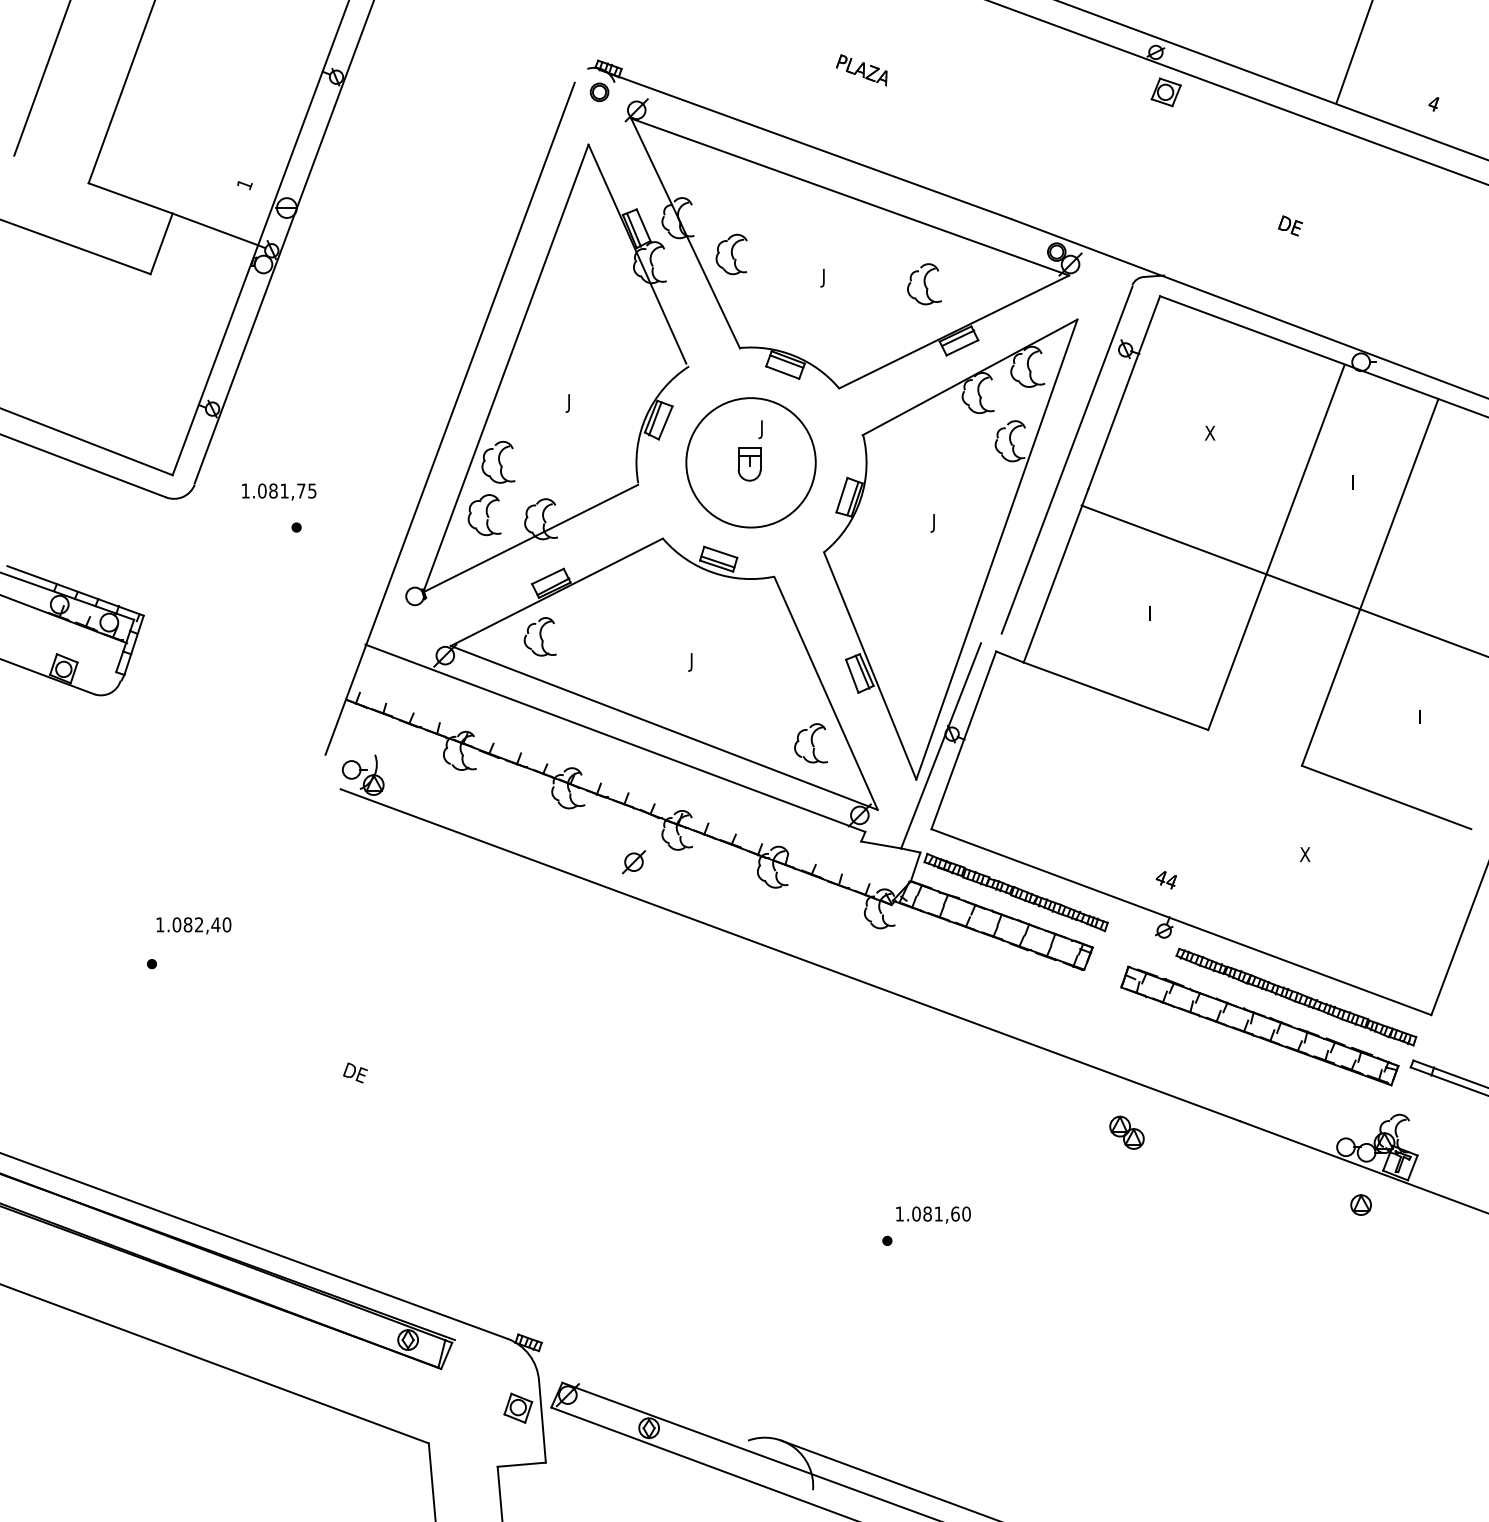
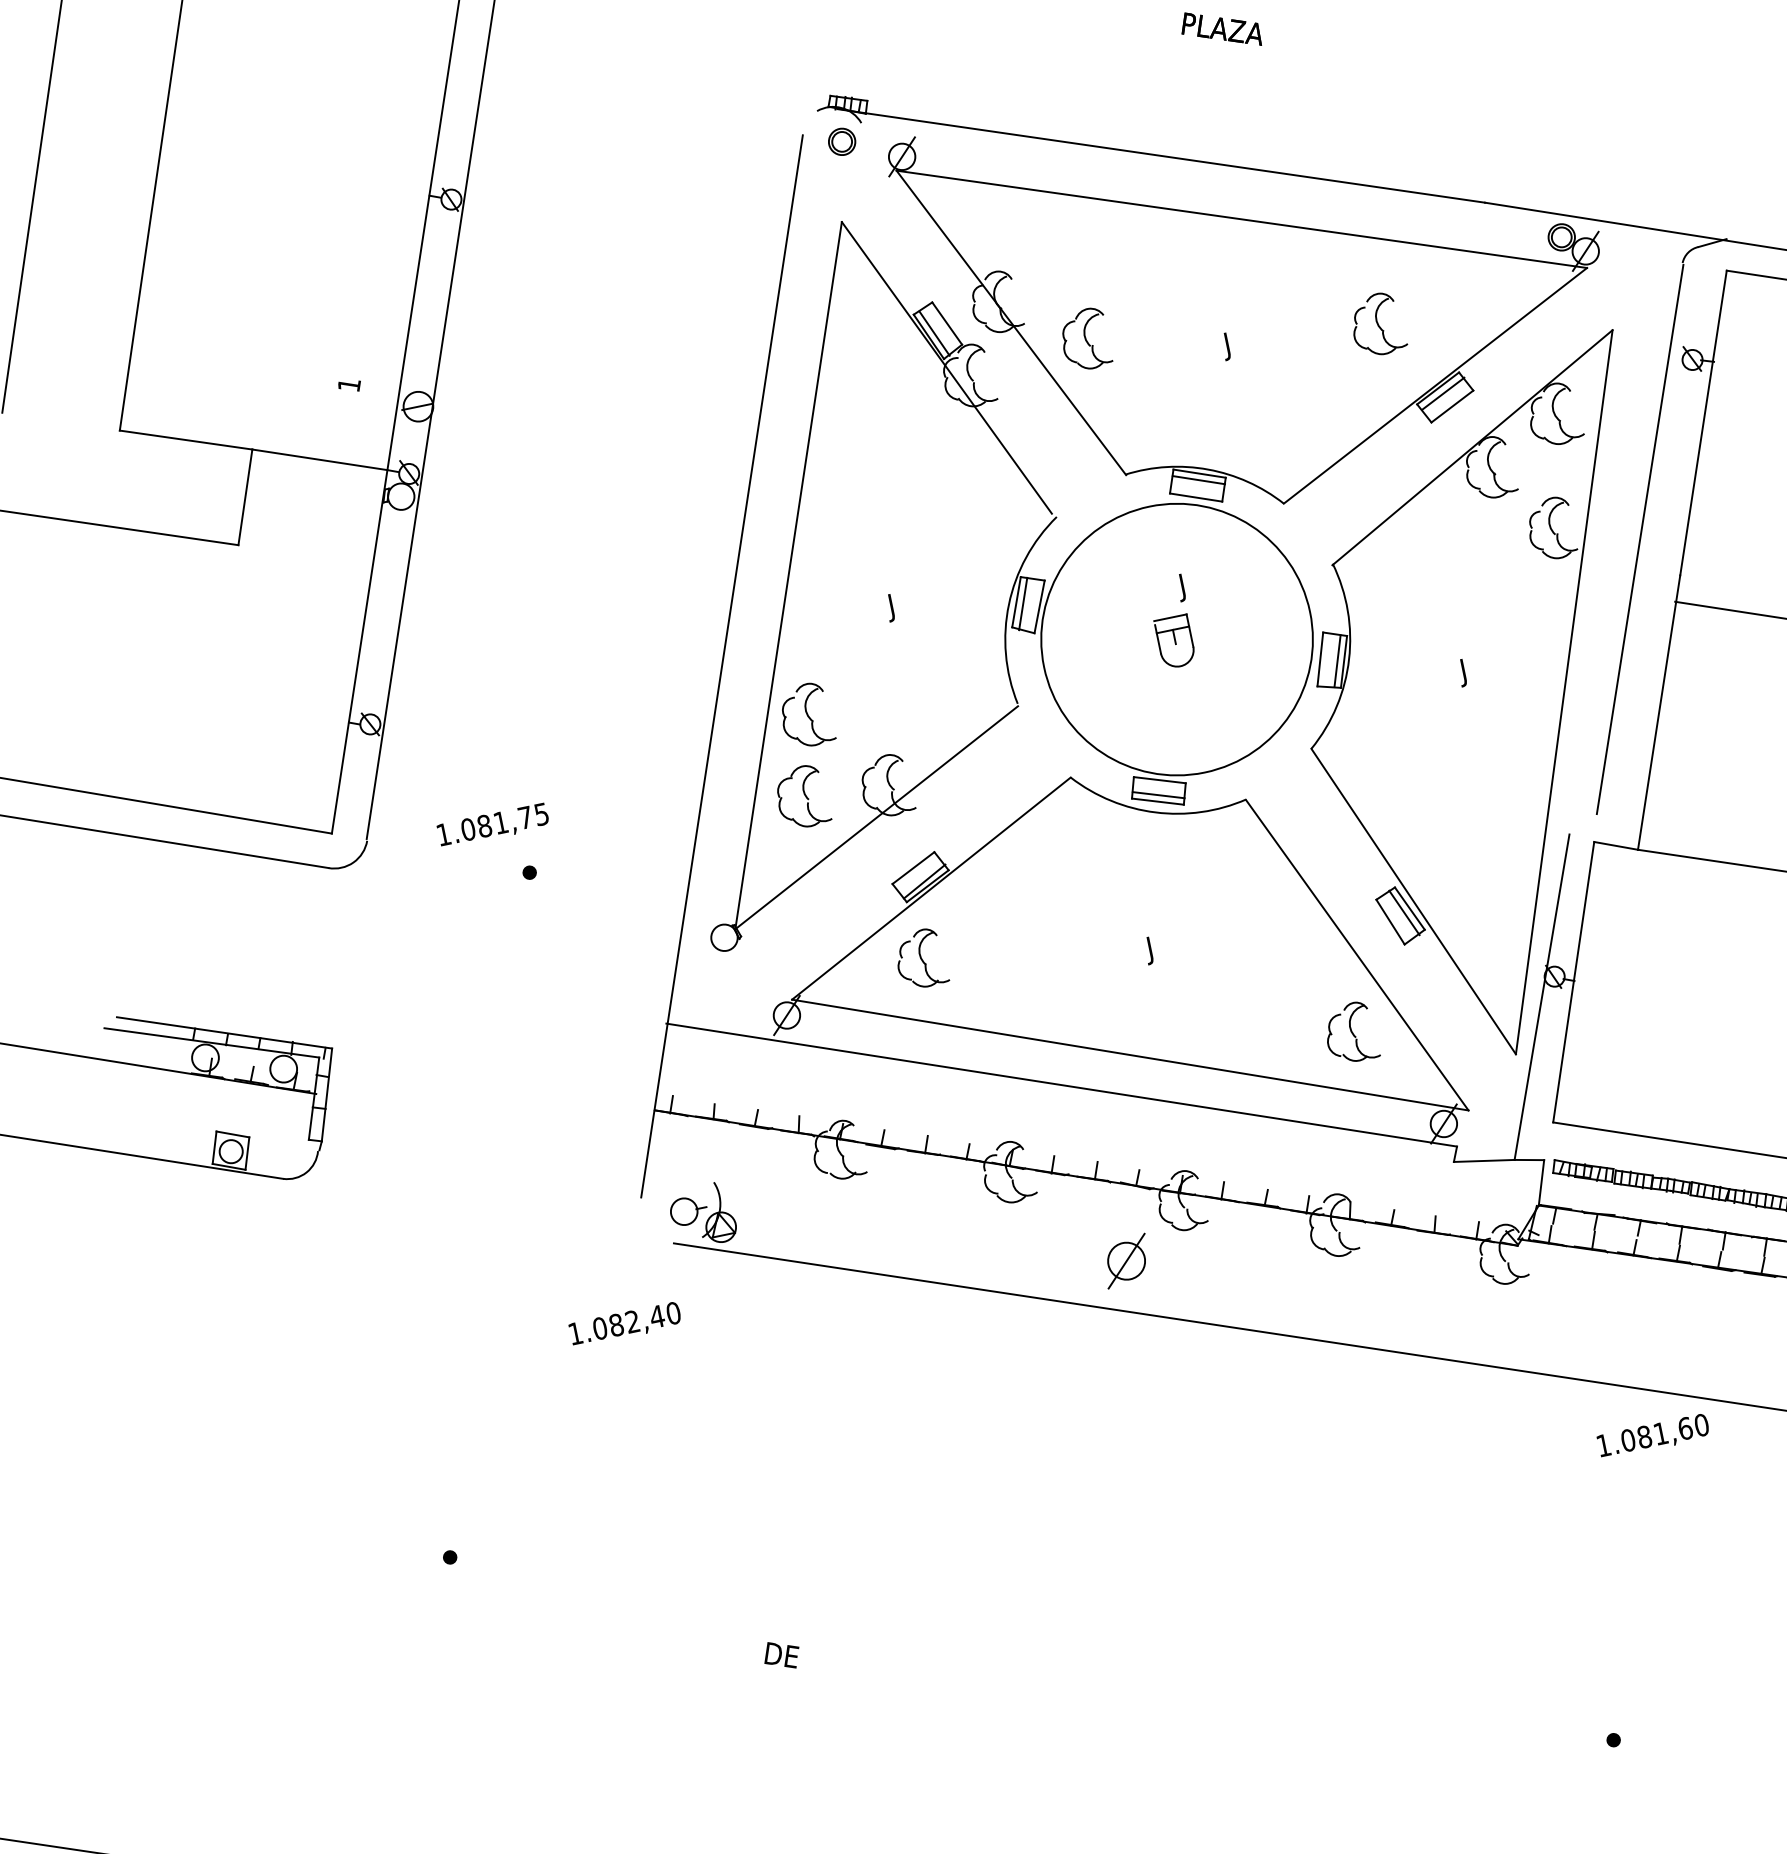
circle: (750, 462) -> (1176, 639), size x1.4
part: (633, 862) -> (1126, 1261), size x1.4
text: (193, 925) -> (624, 1324), moved
text: (933, 1214) -> (1653, 1435), moved

